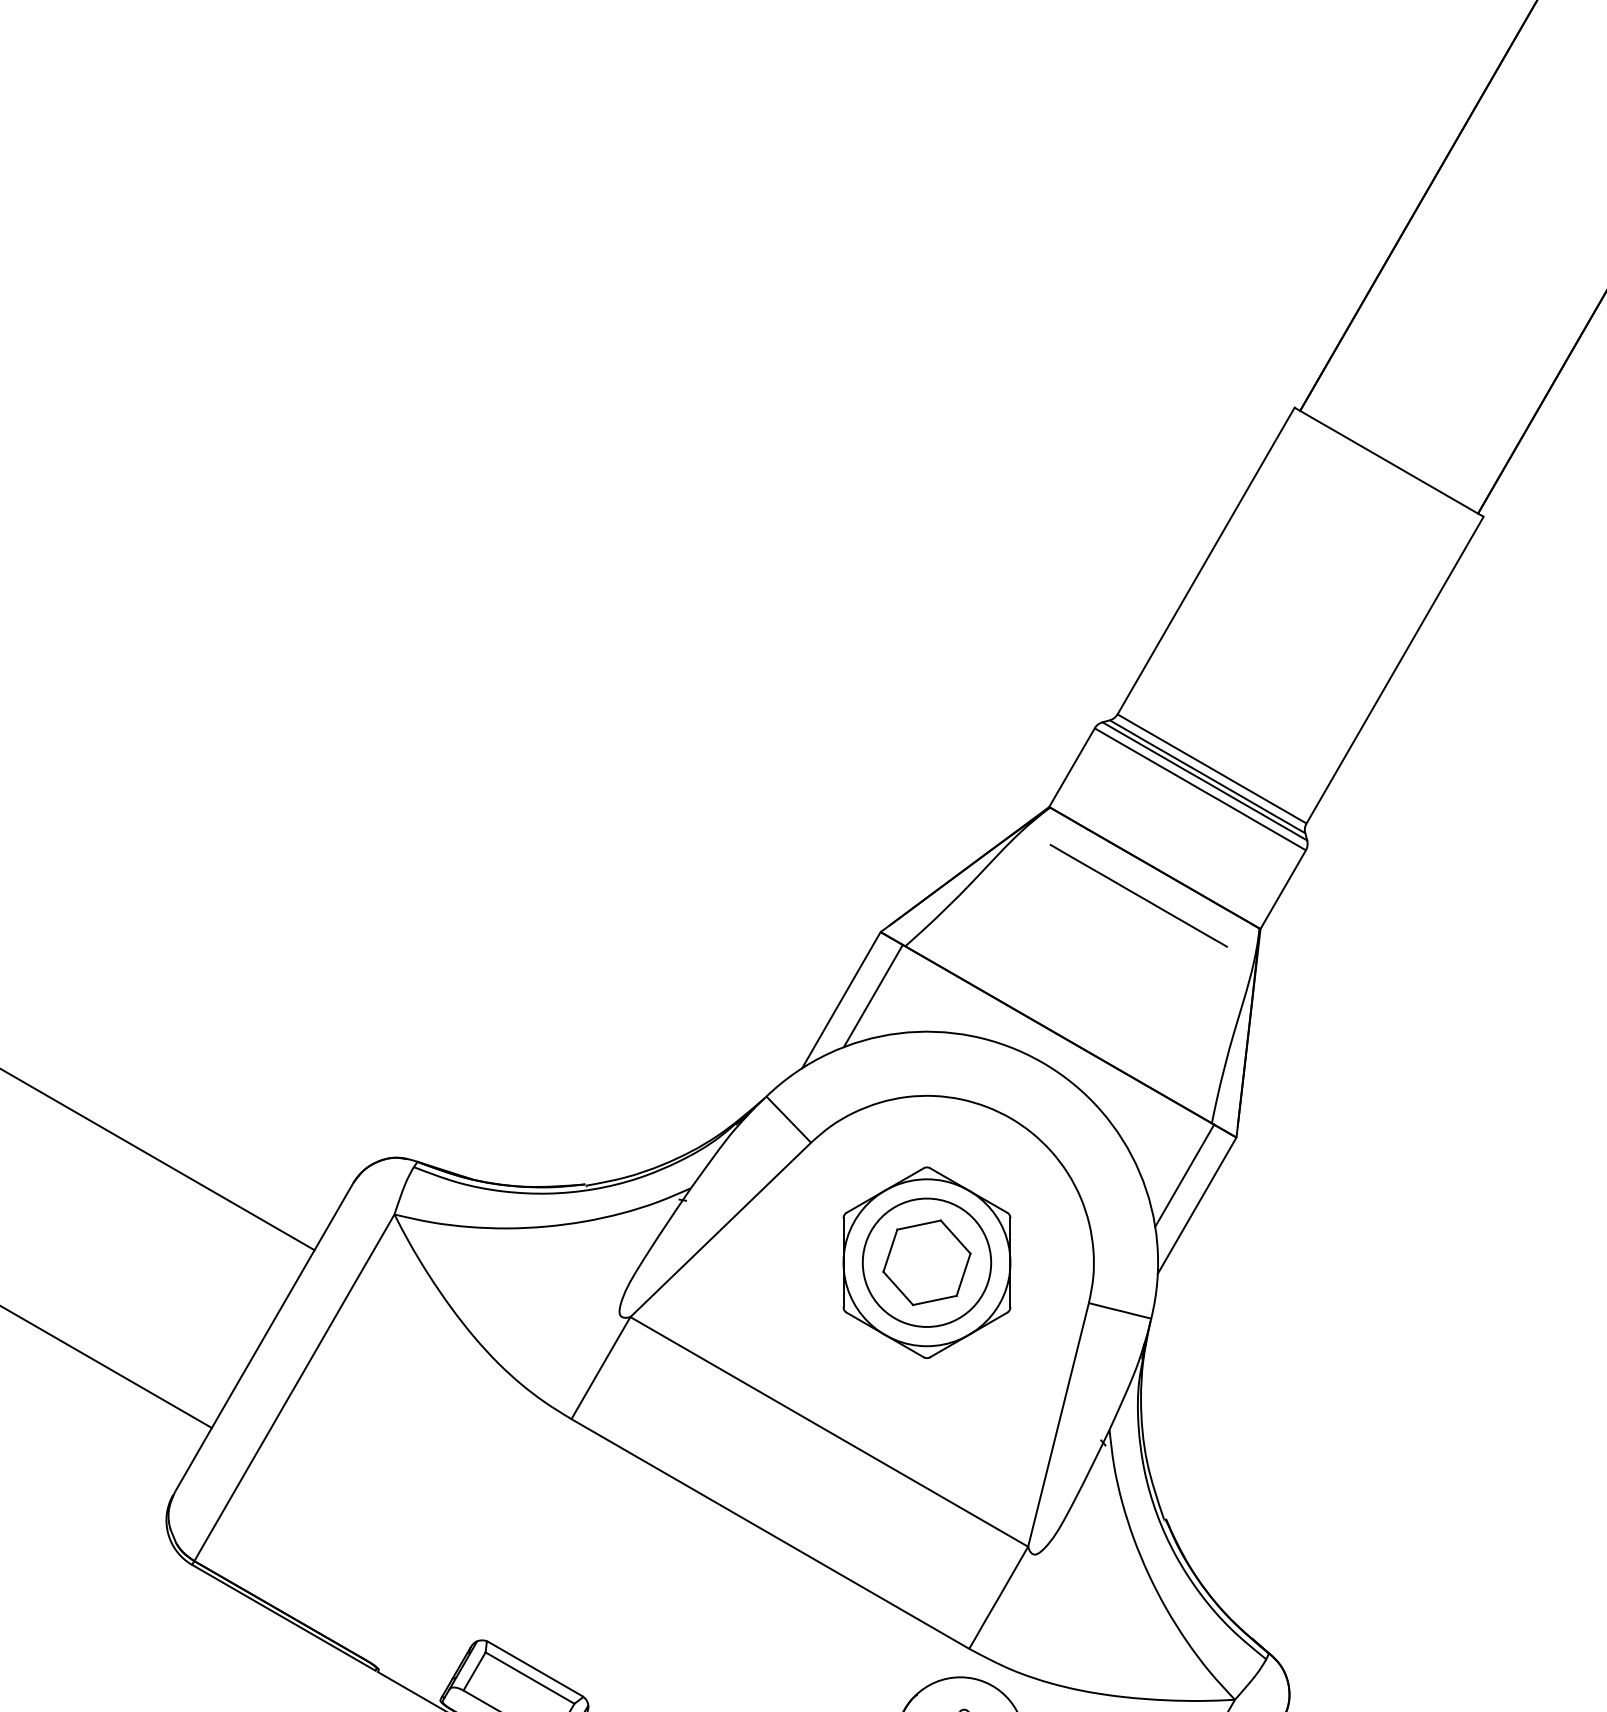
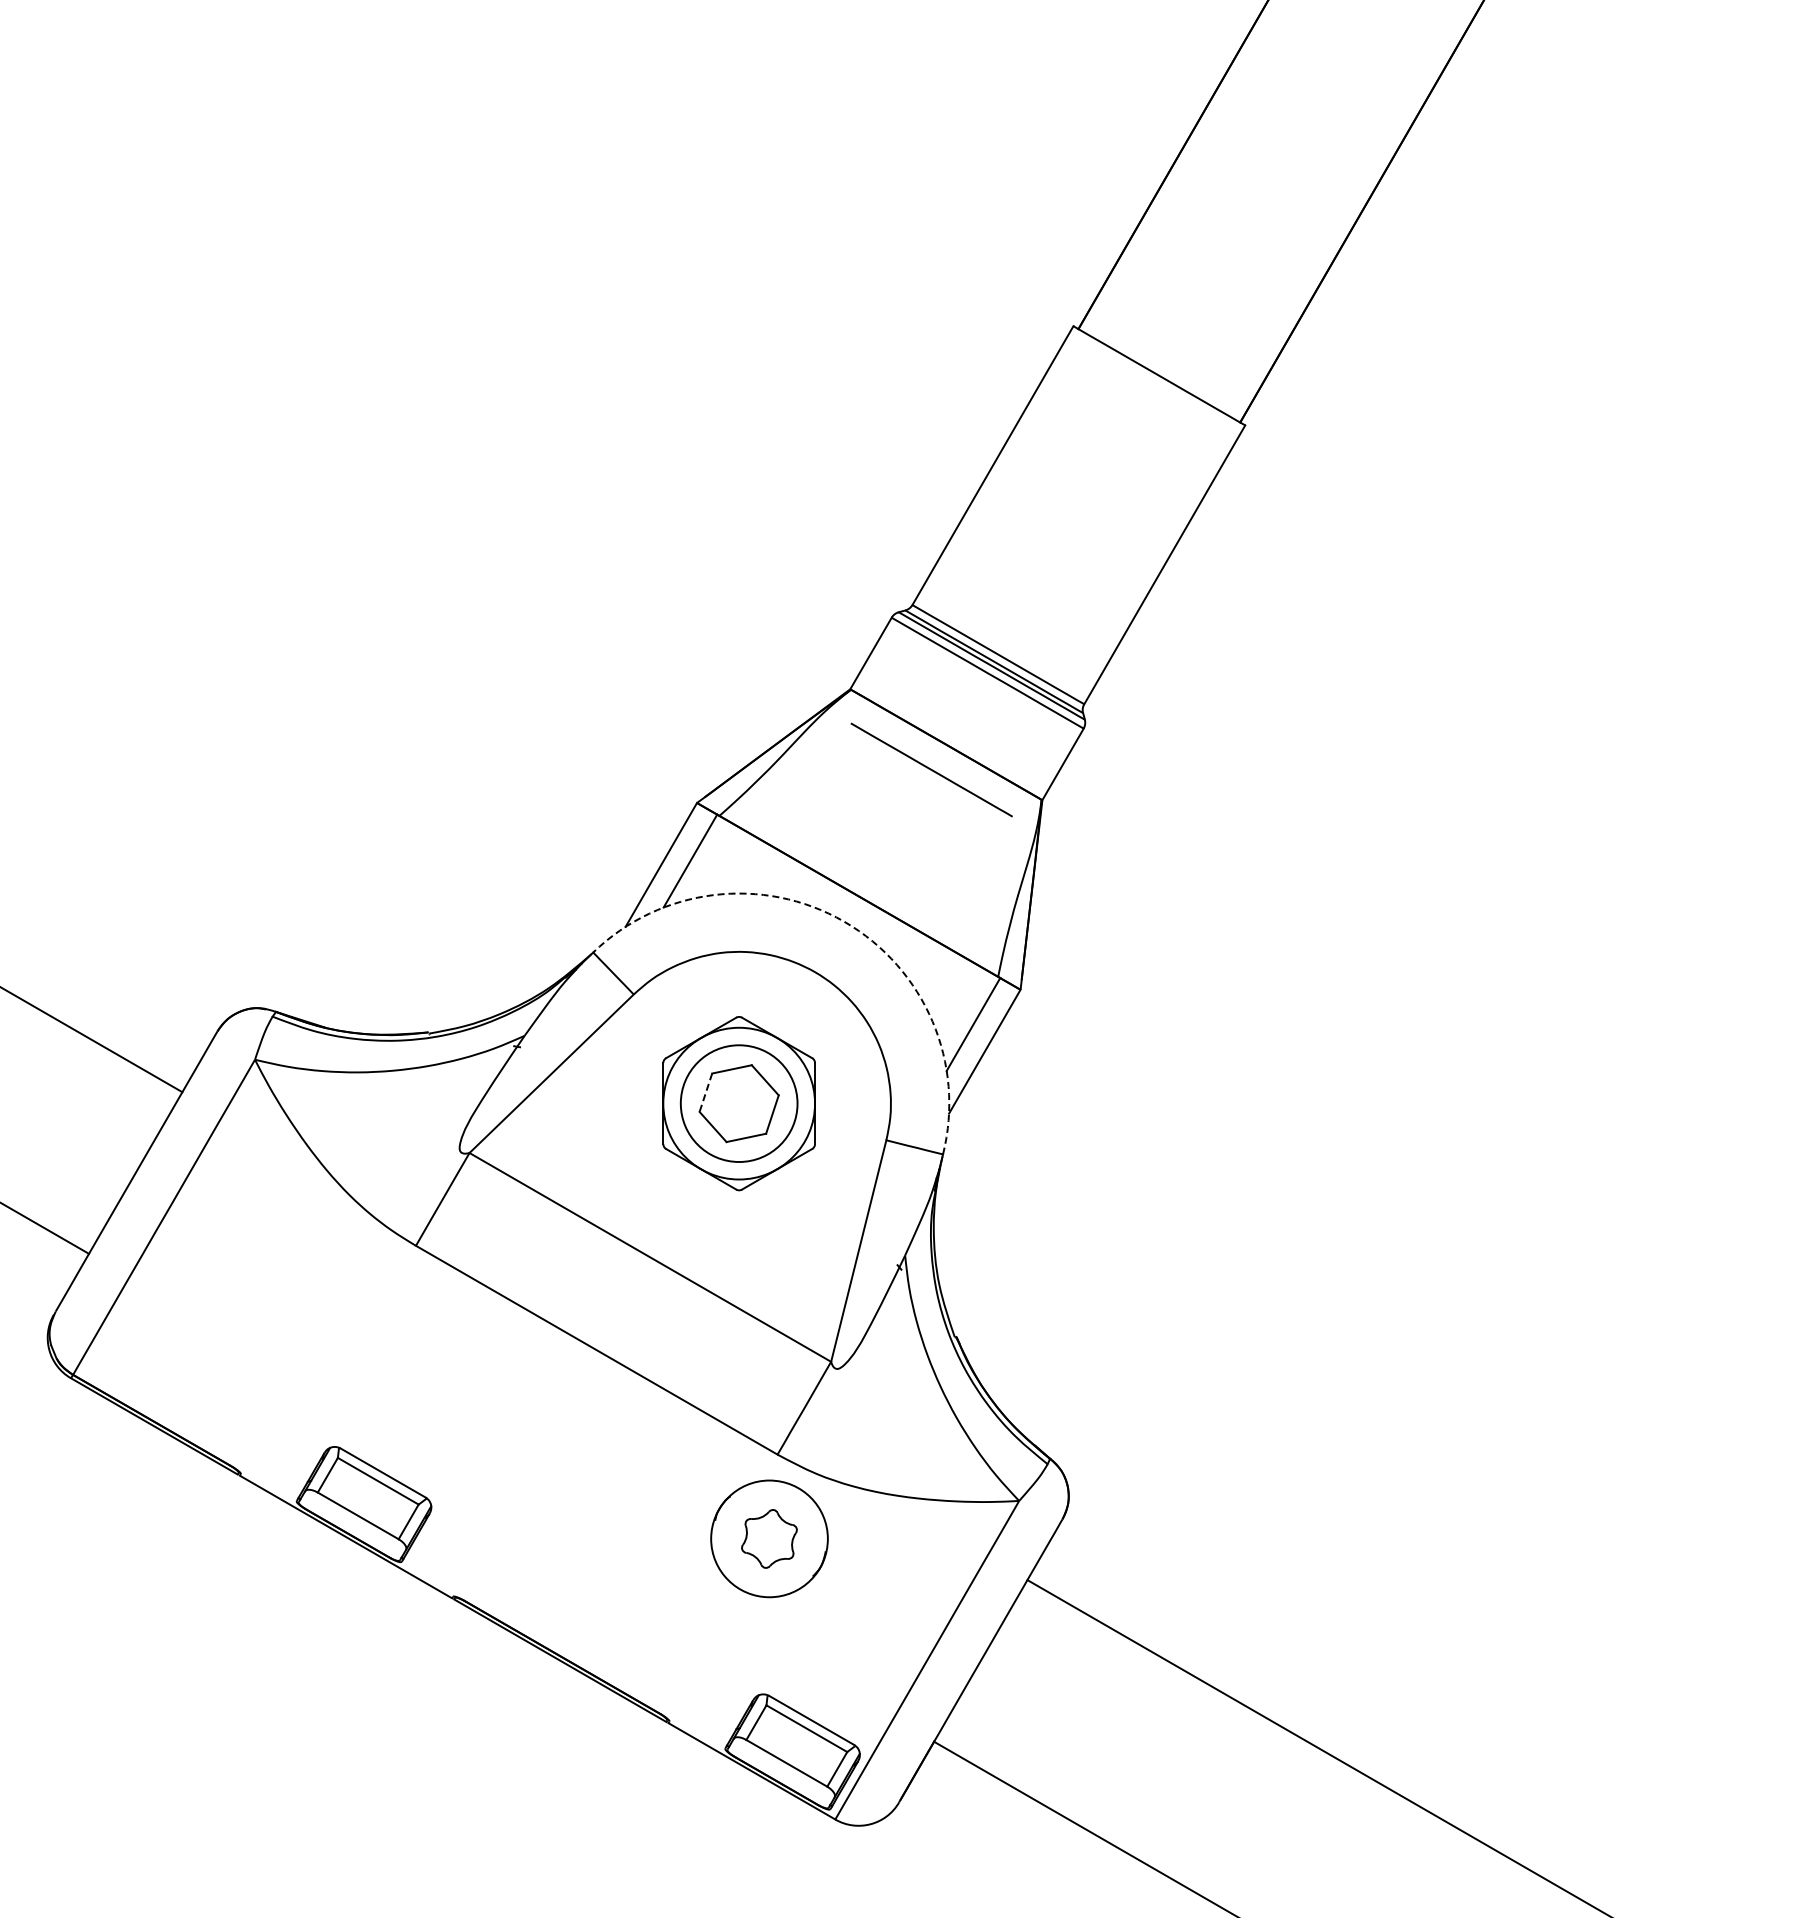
arc: (1042, 1062) -> (844, 921), solid -> dashed
line: (889, 1251) -> (705, 1093), solid -> dashed

